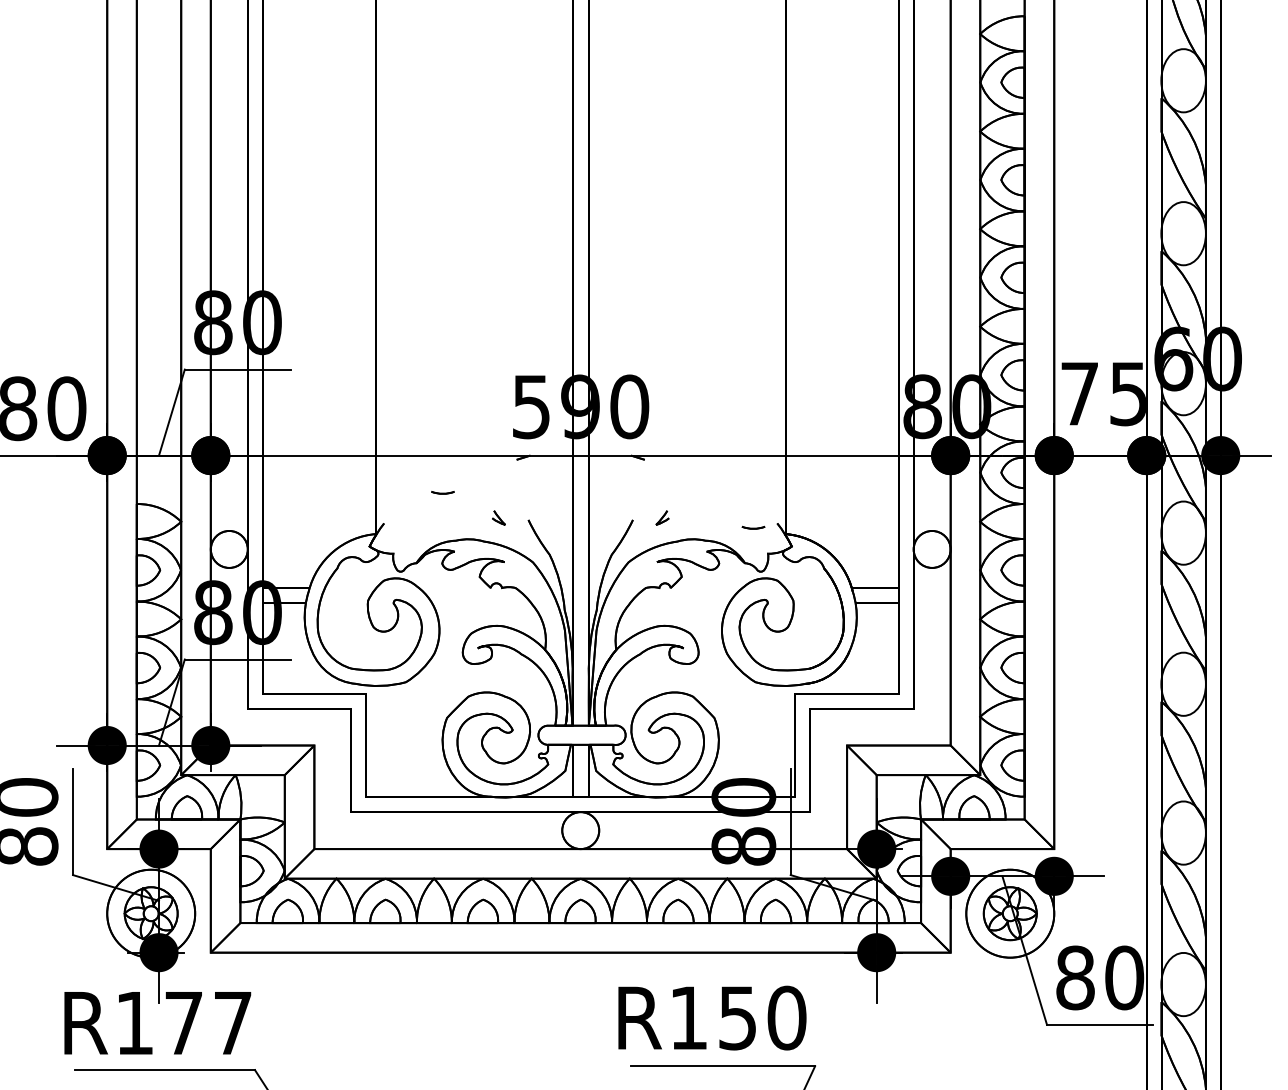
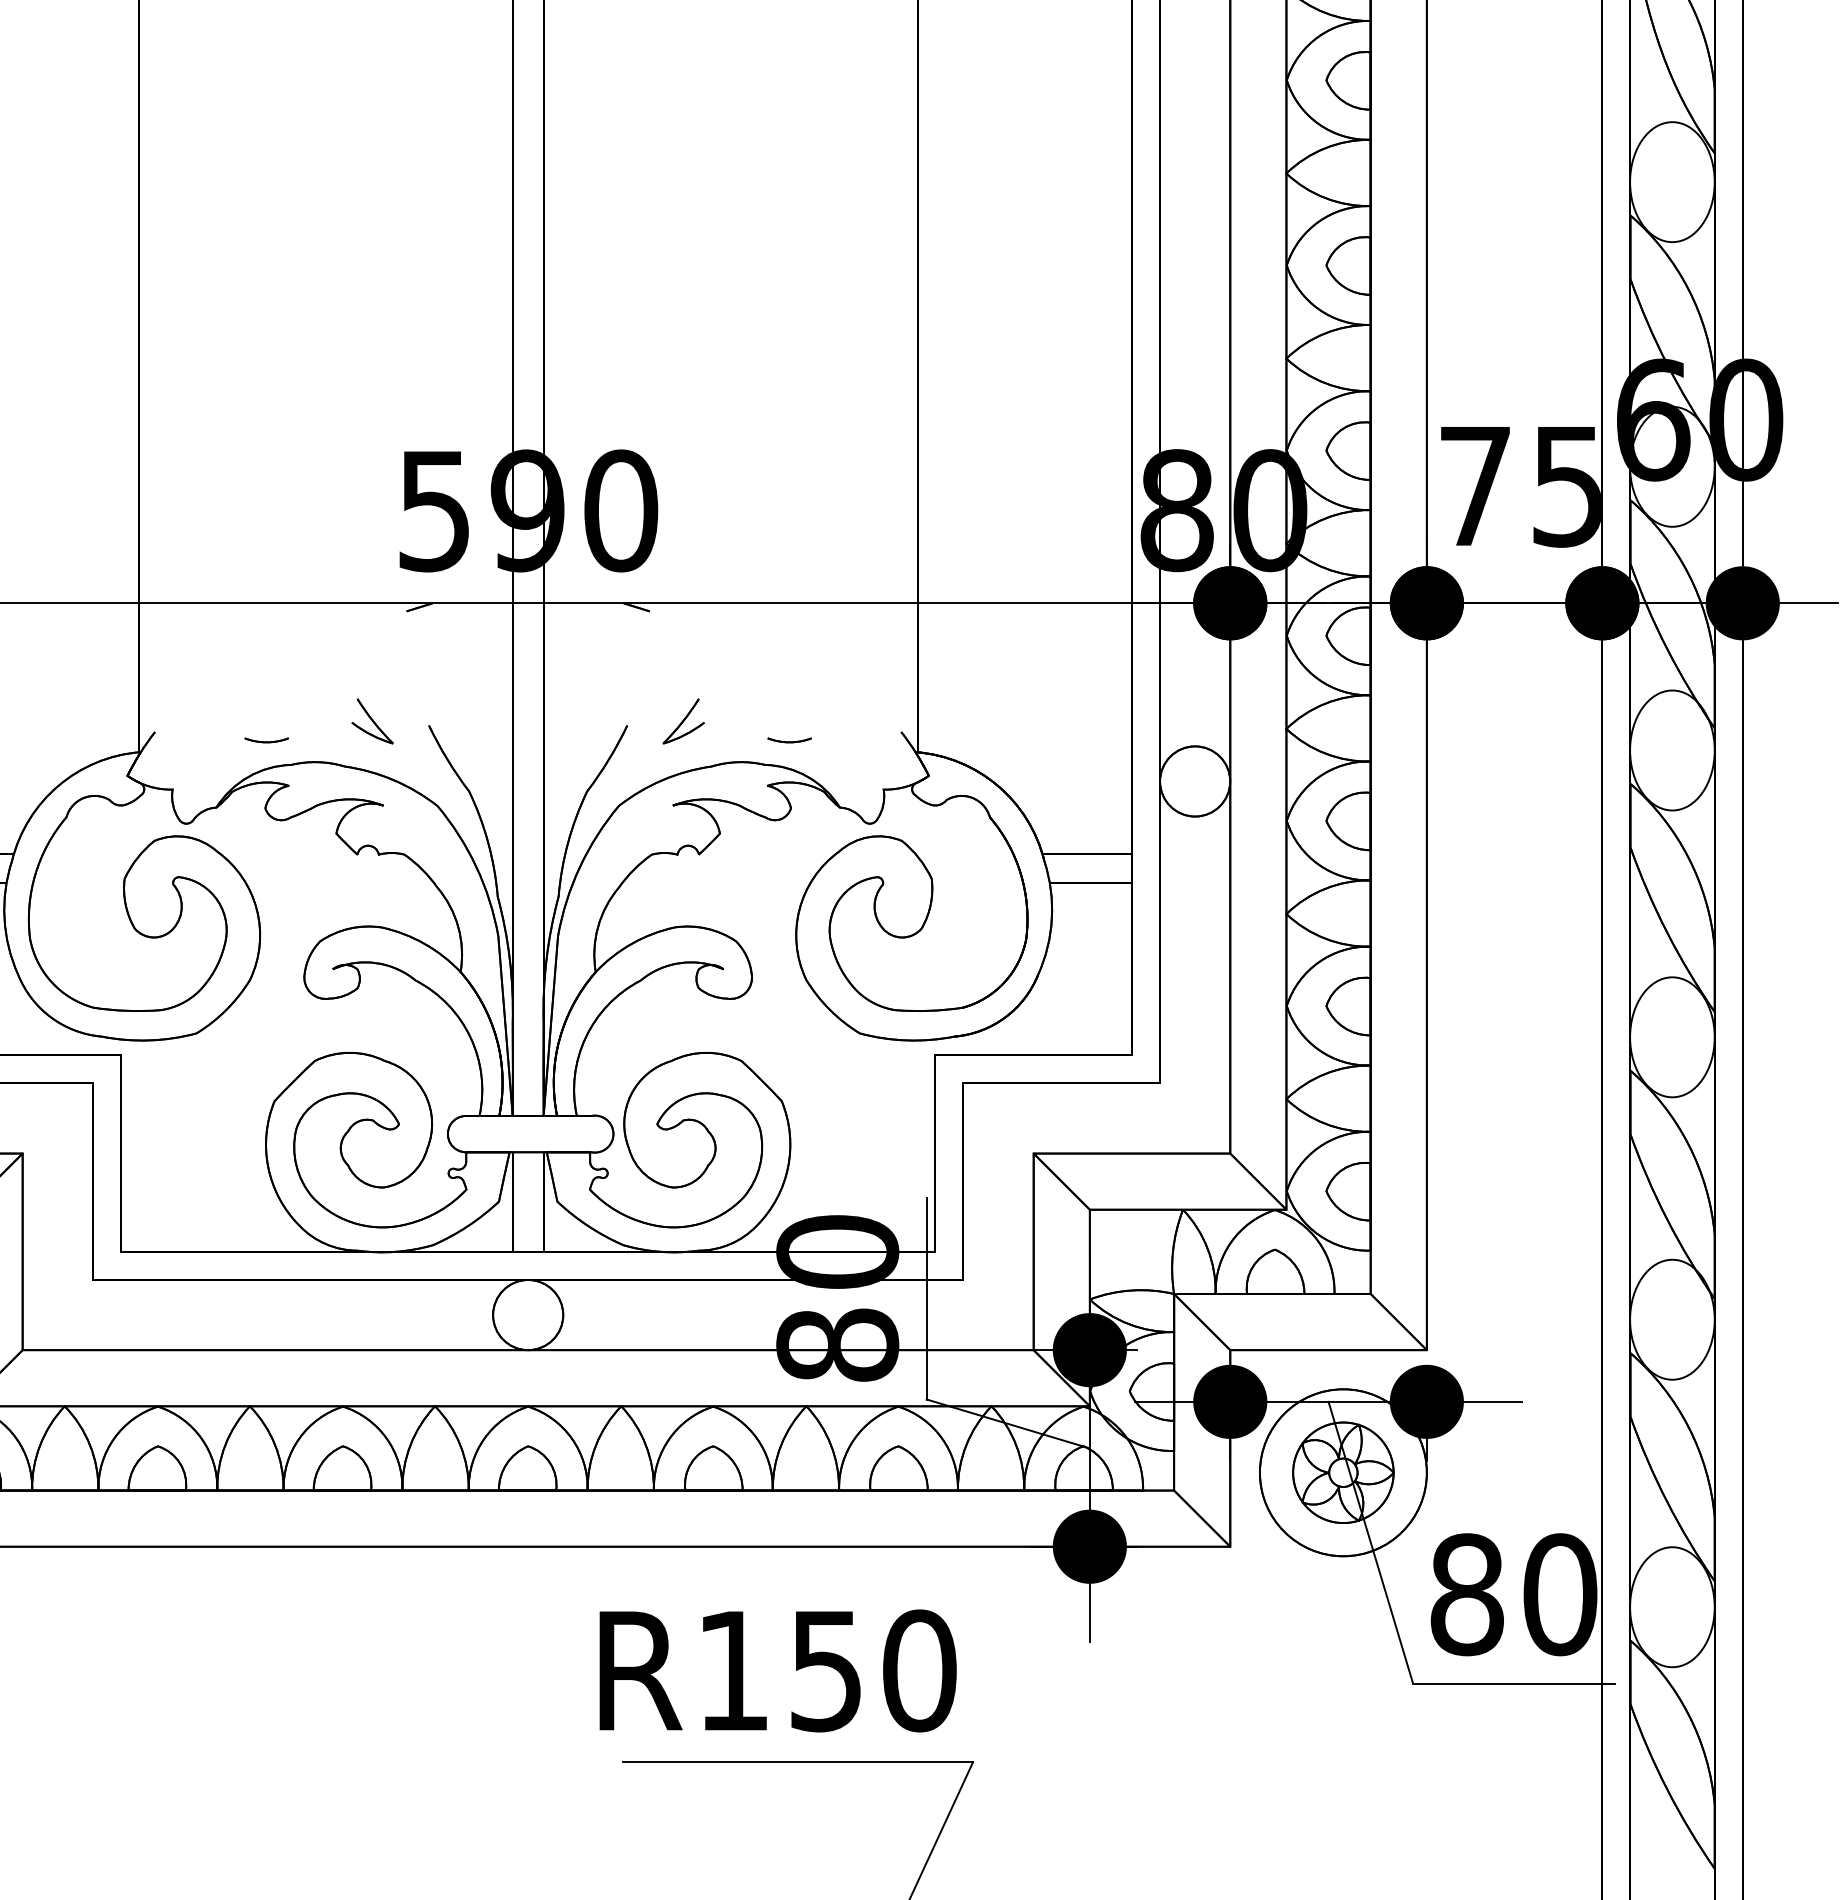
line: (442, 492) -> (265, 739), moved
part: (498, 517) -> (372, 720), size x1.67
part: (662, 517) -> (683, 720), size x1.67
part: (753, 527) -> (789, 739), moved

